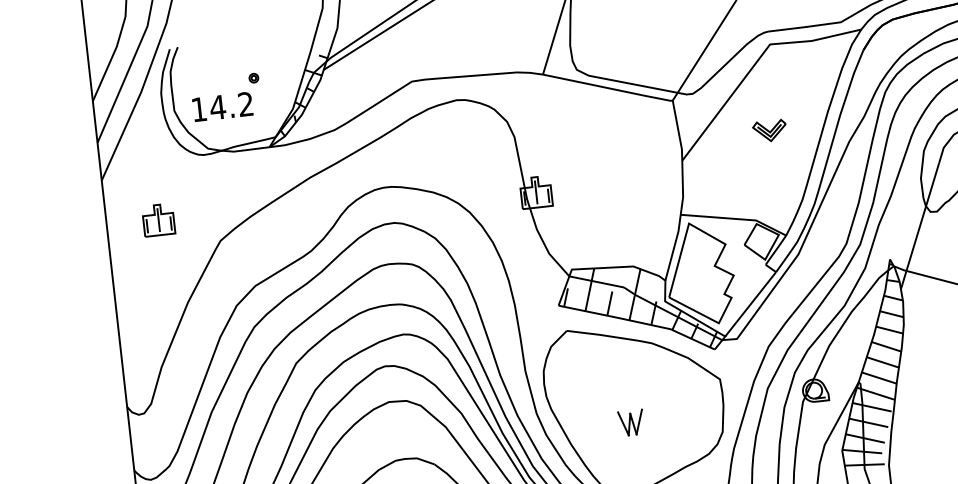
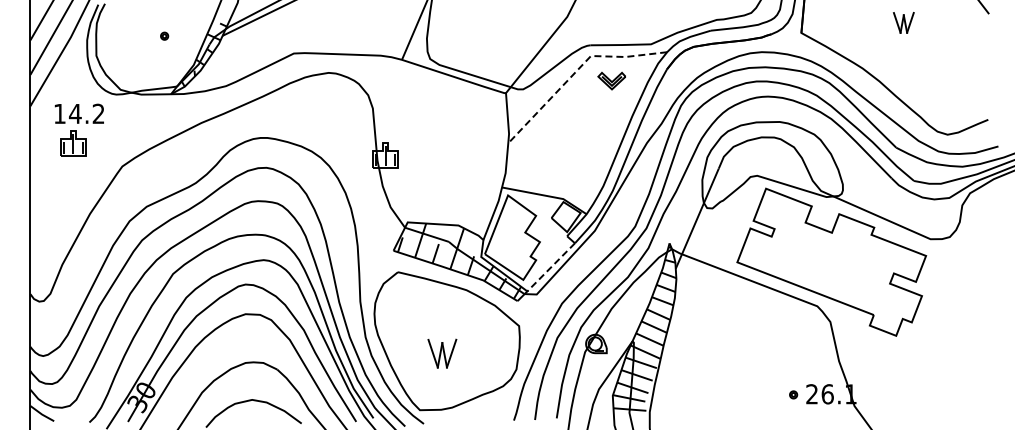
line: (754, 65) -> (576, 71), solid -> dashed
text: (221, 106) -> (78, 113), moved
part: (769, 130) -> (611, 80), moved
line: (751, 304) -> (551, 267), solid -> dashed
part: (631, 422) -> (442, 353), size x1.4

